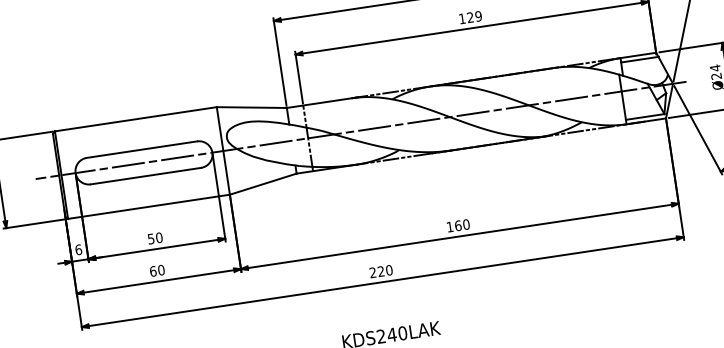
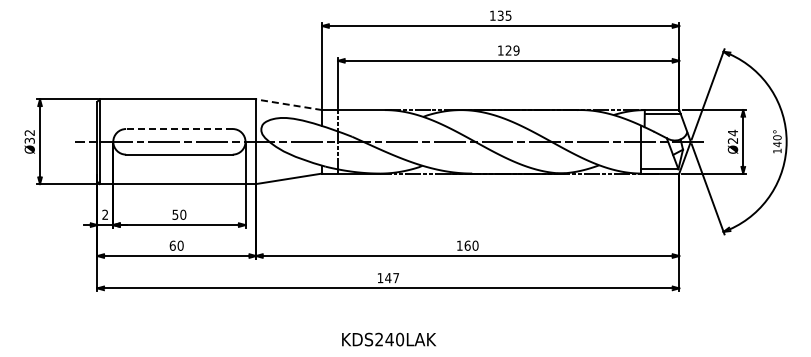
line: (251, 107) -> (288, 104), solid -> dashed
line: (141, 150) -> (178, 129), solid -> dashed
text: (78, 249) -> (105, 214), 6 -> 2
text: (381, 271) -> (388, 278), 220 -> 147

